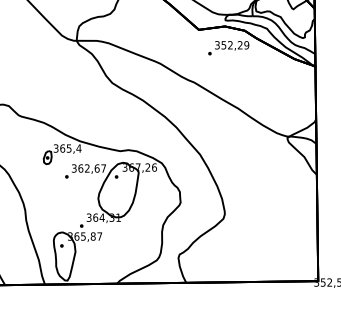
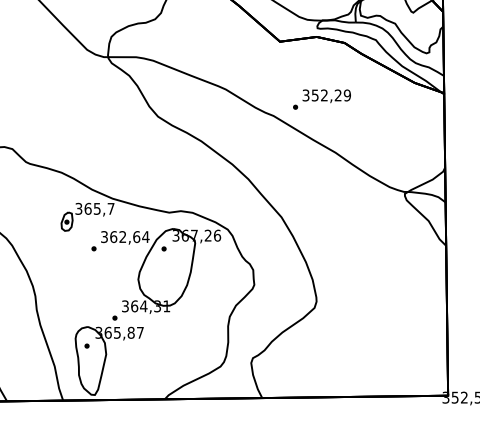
text: (228, 48) -> (321, 99), moved
text: (78, 148) -> (110, 208), 365,4 -> 365,7
text: (103, 168) -> (145, 236), 362,67 -> 362,64

